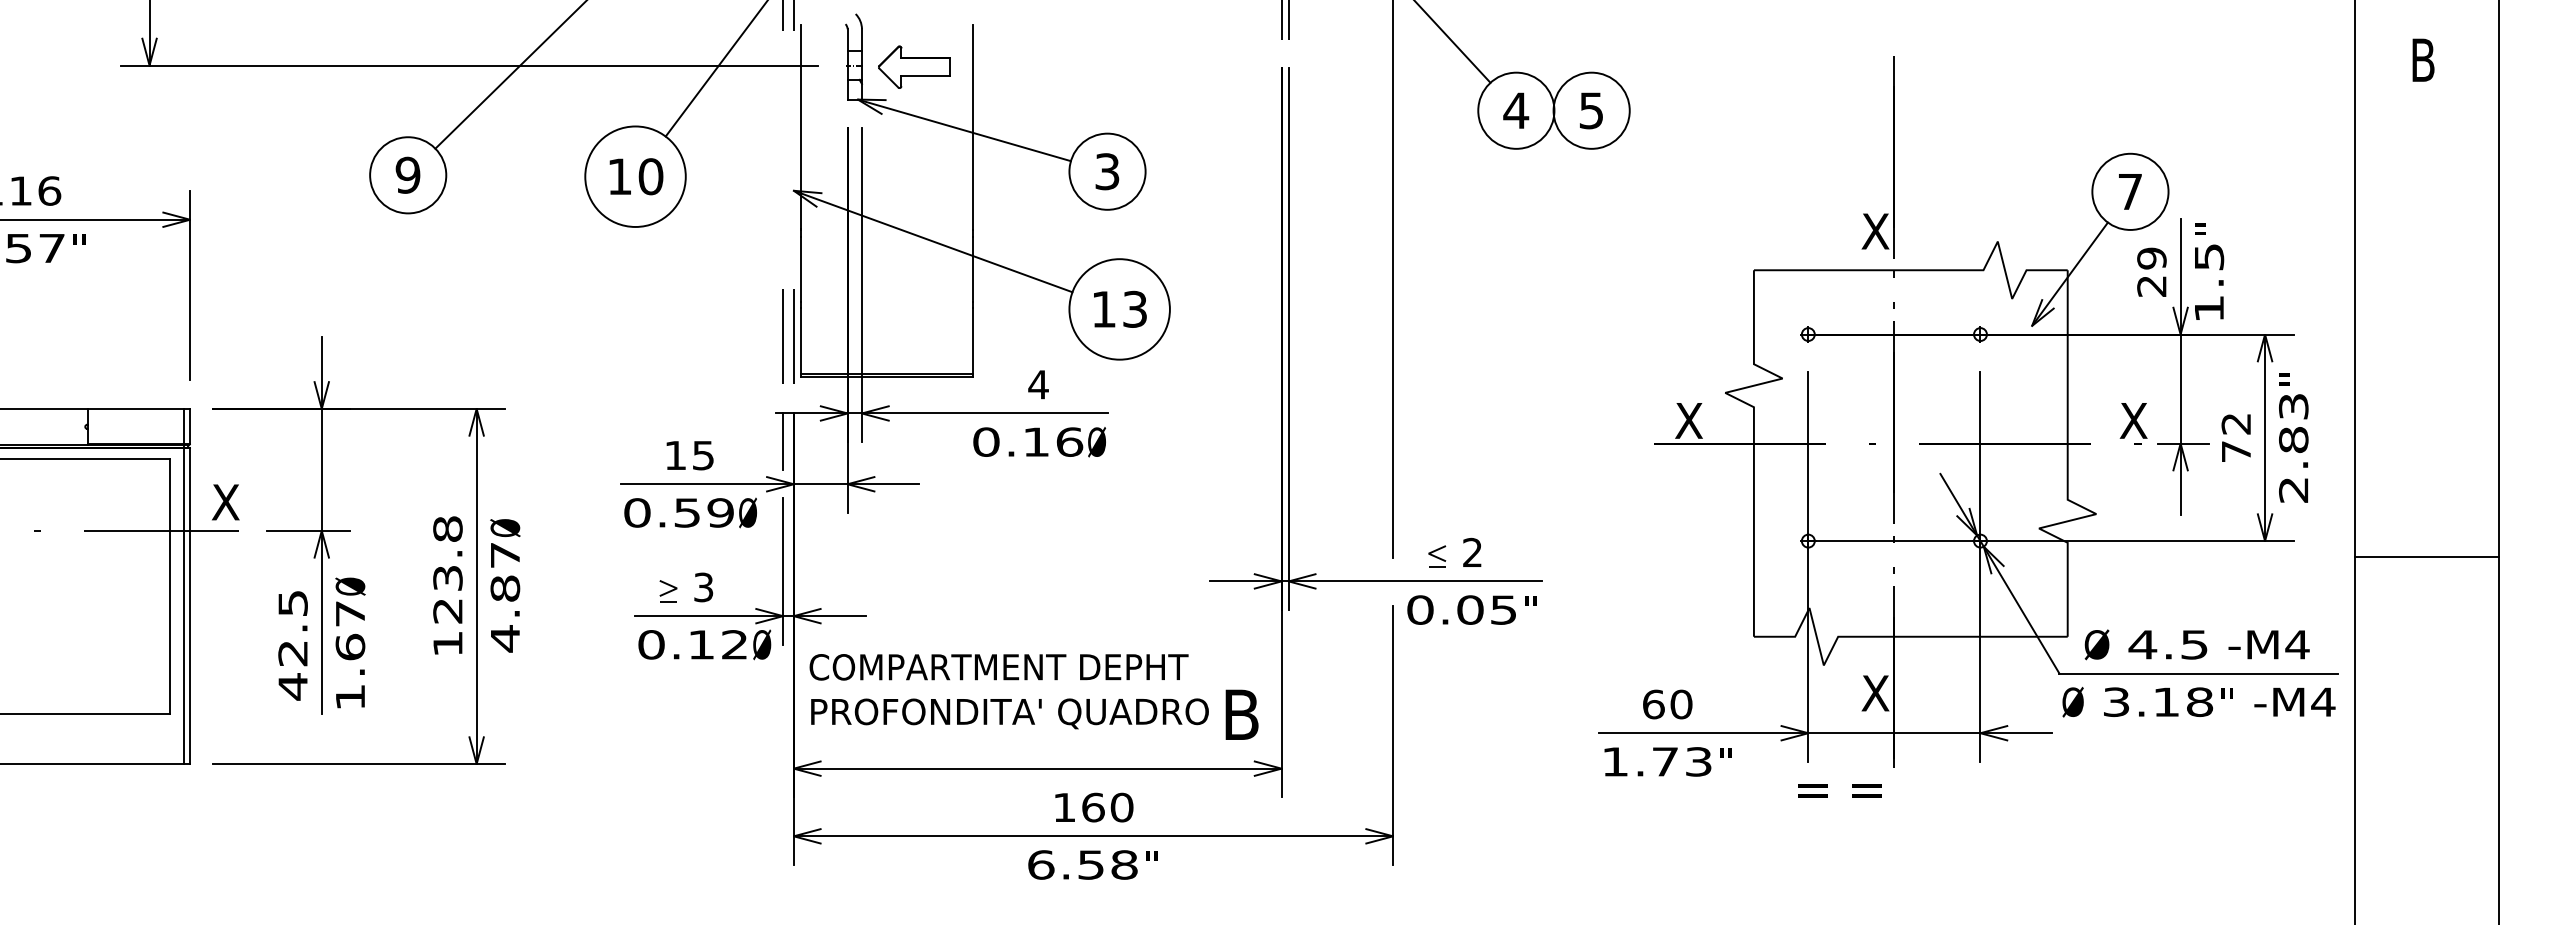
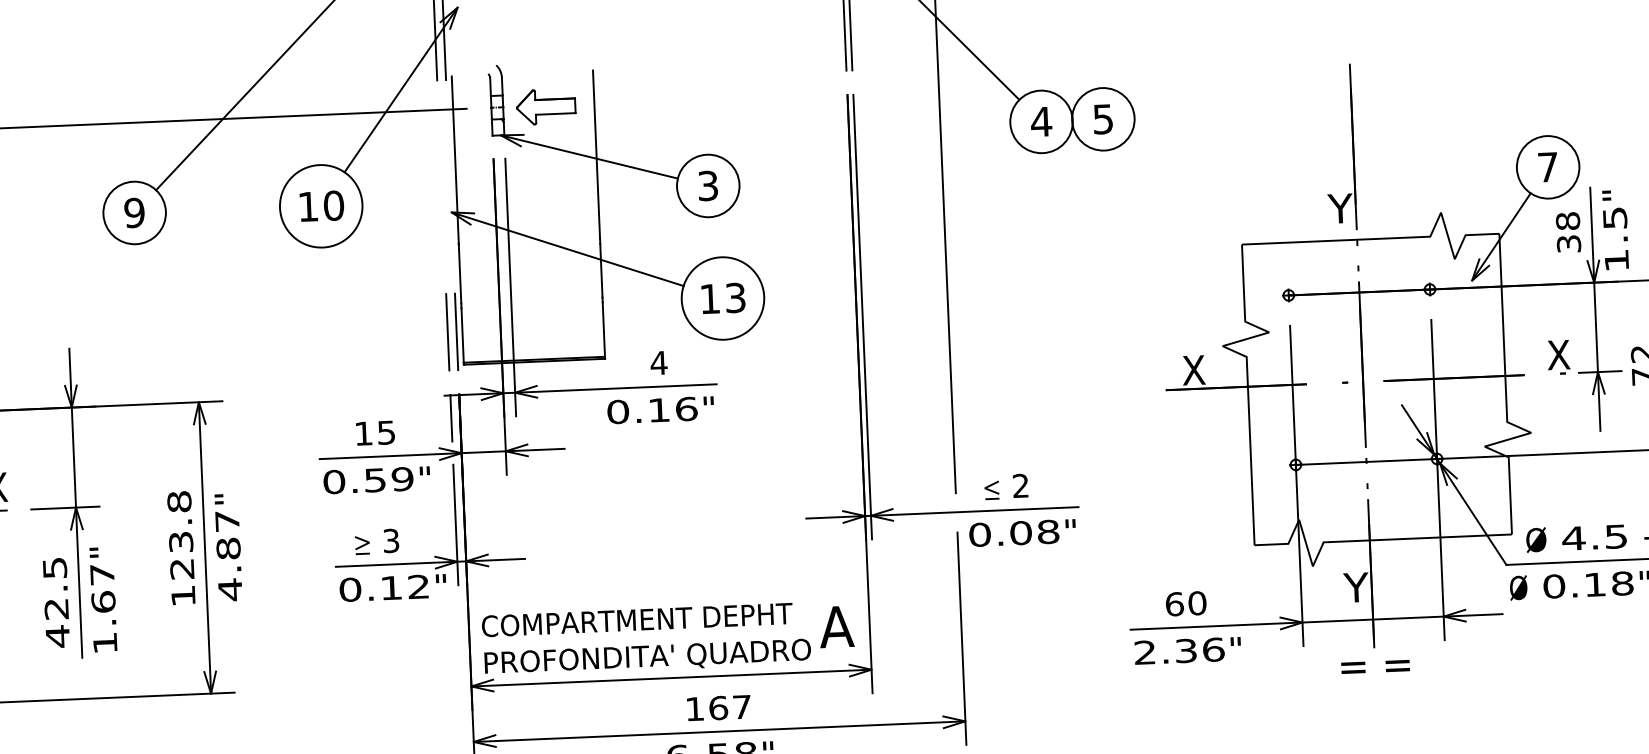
text: (1875, 231) -> (1340, 208), X -> Y
text: (2151, 271) -> (1568, 231), 29 -> 38
text: (1097, 442) -> (709, 408), Ø -> "
text: (747, 512) -> (424, 477), Ø -> "
text: (505, 528) -> (226, 499), Ø -> "
text: (350, 586) -> (101, 552), Ø -> "
text: (1503, 609) -> (1048, 531), 0.05 -> 0.08
text: (762, 644) -> (441, 585), Ø -> "
text: (1008, 691) -> (645, 639), moved
text: (1875, 693) -> (1356, 587), X -> Y
text: (2116, 702) -> (1554, 586), 3.18 -> 0.18
text: (1241, 714) -> (836, 626), B -> A
text: (1657, 761) -> (1179, 650), 1.73 -> 2.36
text: (1839, 790) -> (1375, 666), moved
text: (1121, 807) -> (741, 707), 160 -> 167

